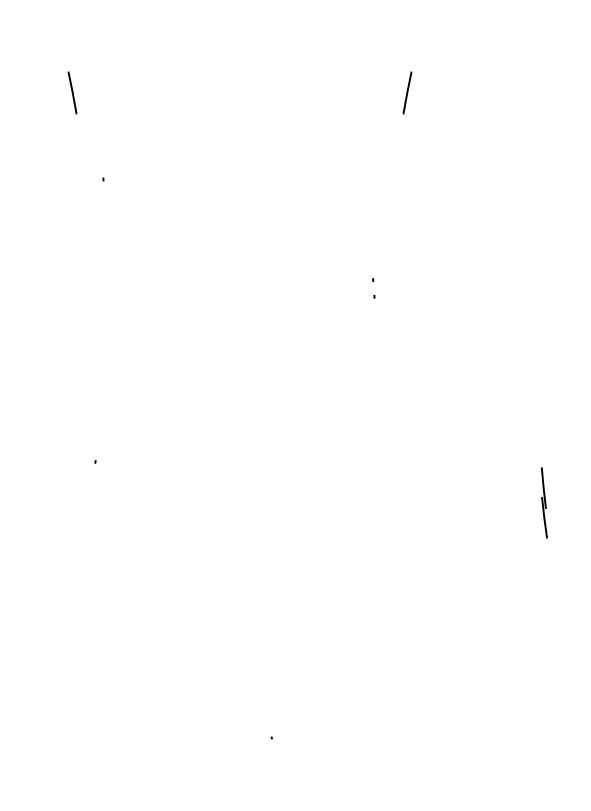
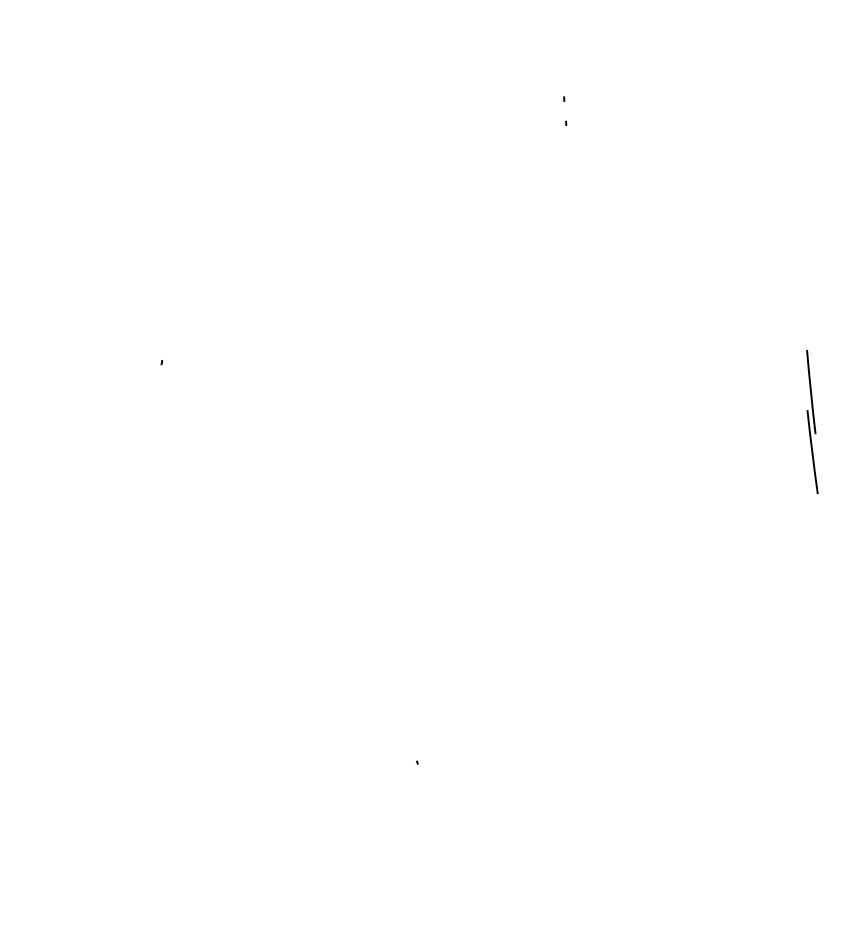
part: (544, 502) -> (812, 421), size x1.4

